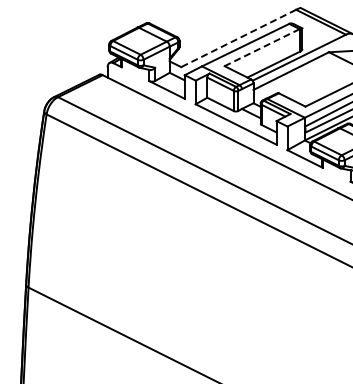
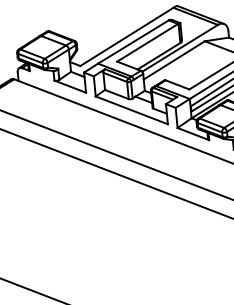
line: (238, 38) -> (126, 36), dashed -> solid
line: (262, 47) -> (147, 42), dashed -> solid

